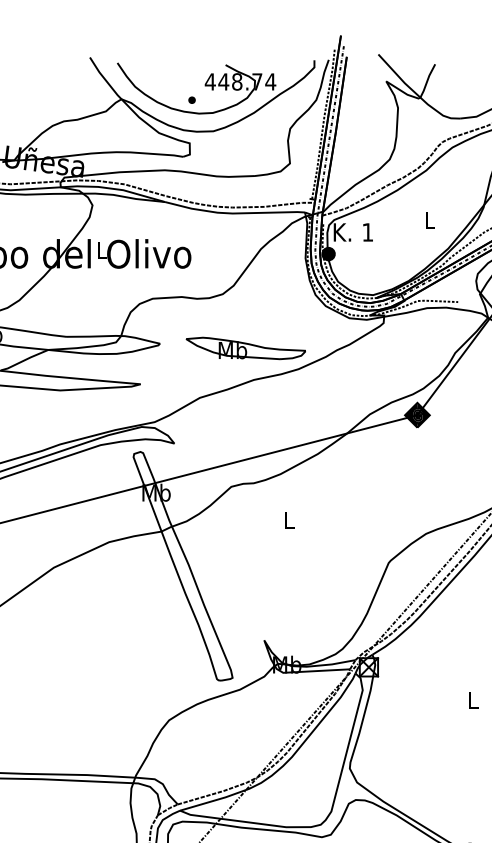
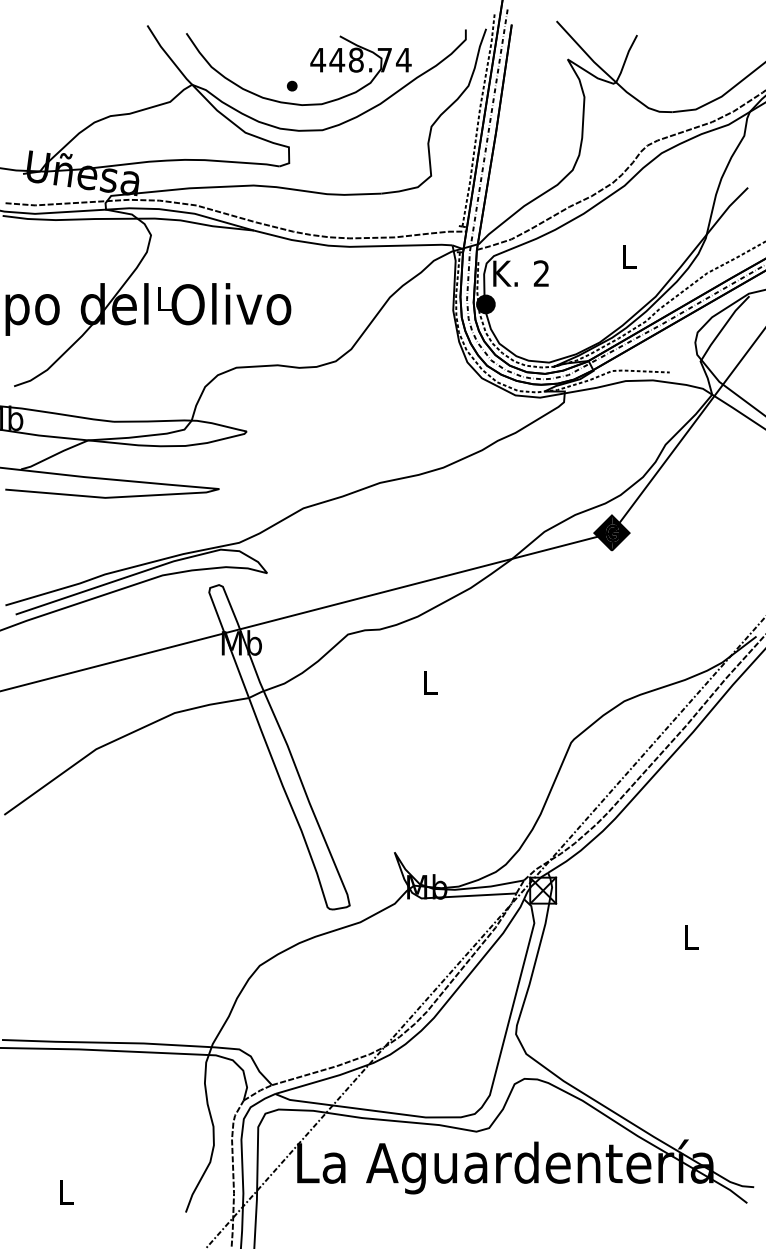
text: (367, 232) -> (540, 273), 1 -> 2
part: (245, 348) -> (368, 438), removed

